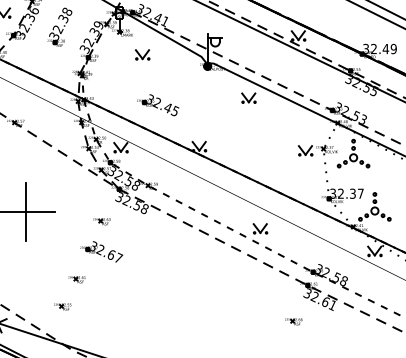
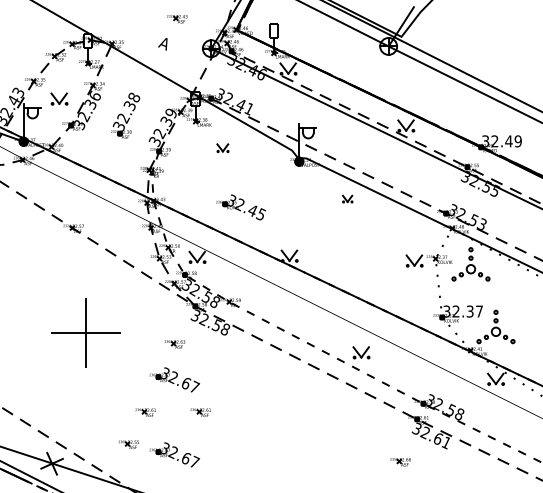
part: (142, 54) -> (222, 147), size x0.7
part: (248, 97) -> (347, 198), size x0.6
part: (123, 279) -> (200, 412), added
part: (101, 315) -> (174, 454), added

